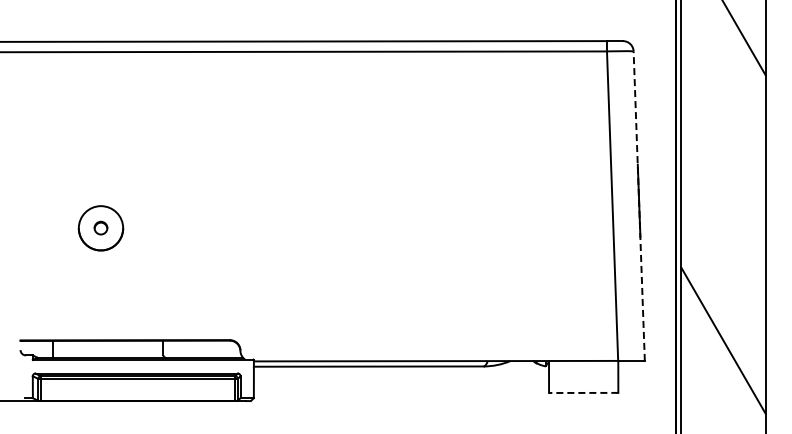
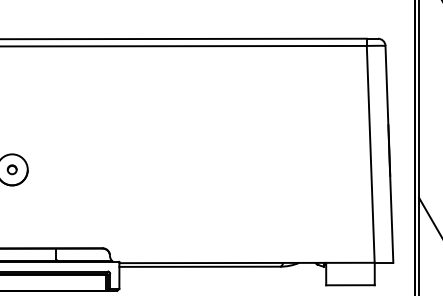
line: (639, 206) -> (389, 154), dashed -> solid
line: (583, 392) -> (350, 284), dashed -> solid

